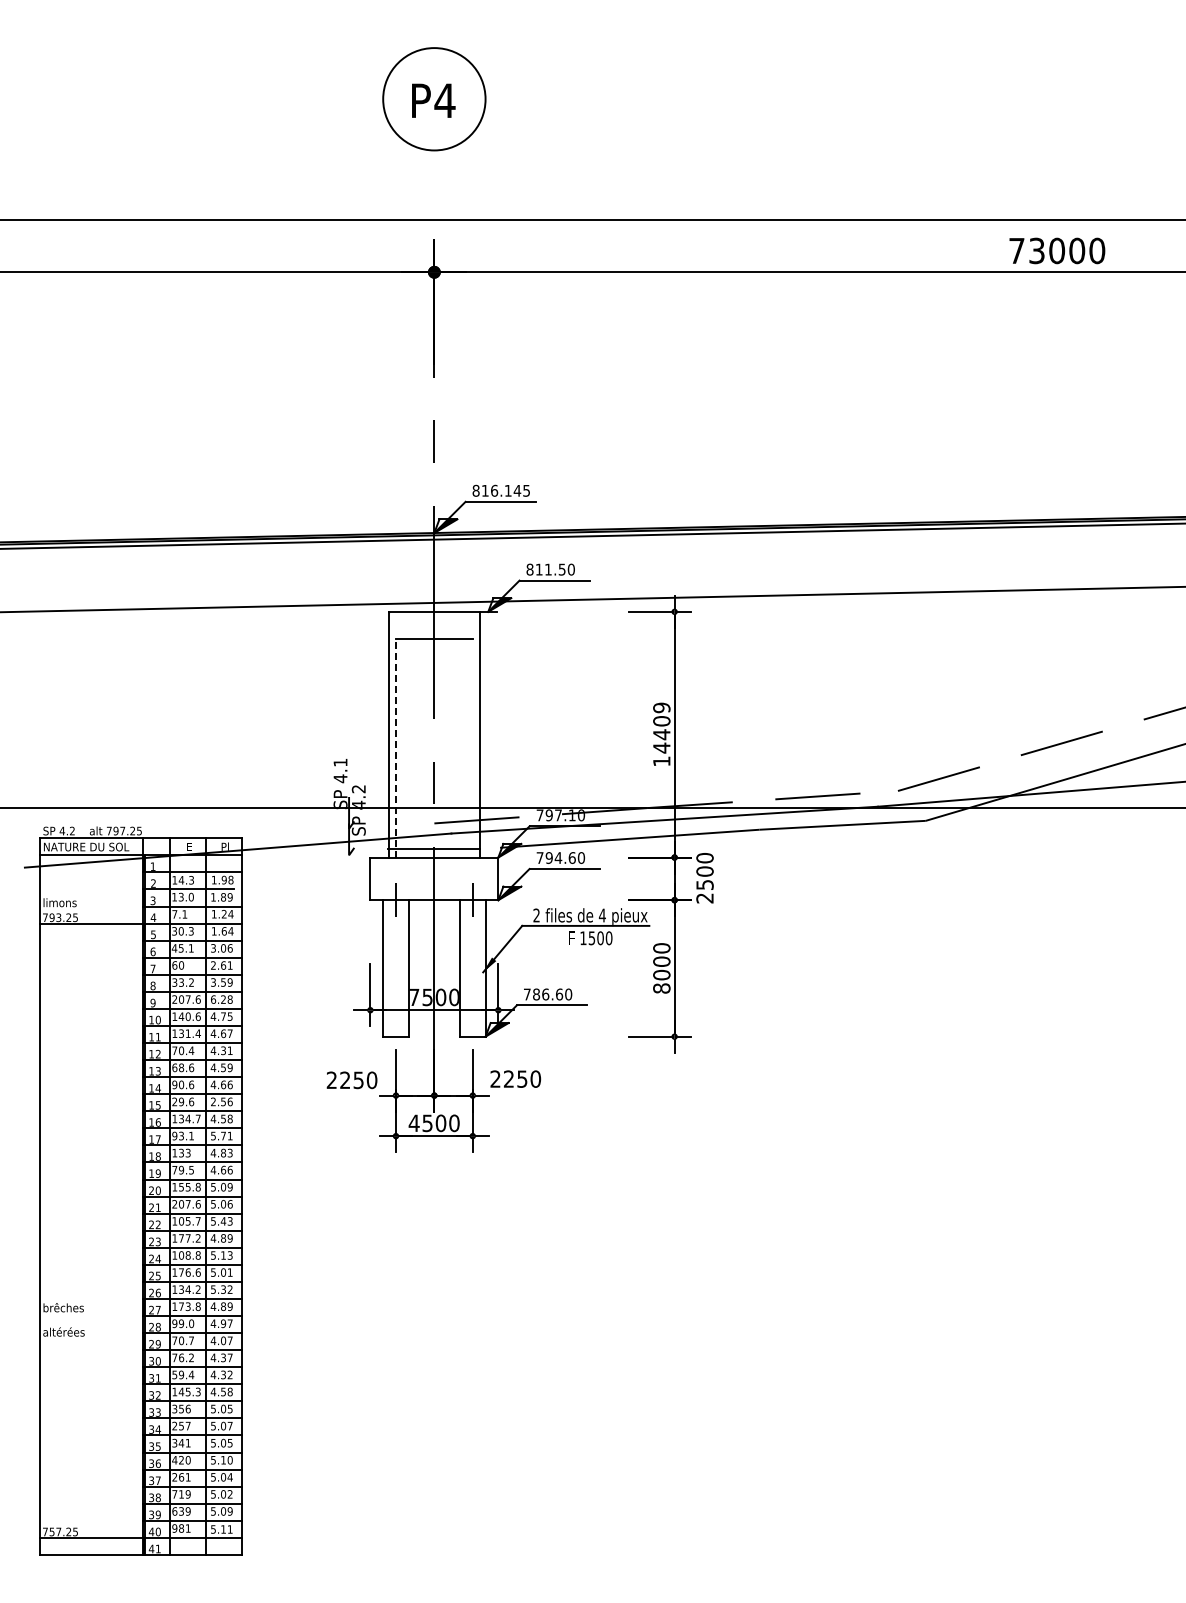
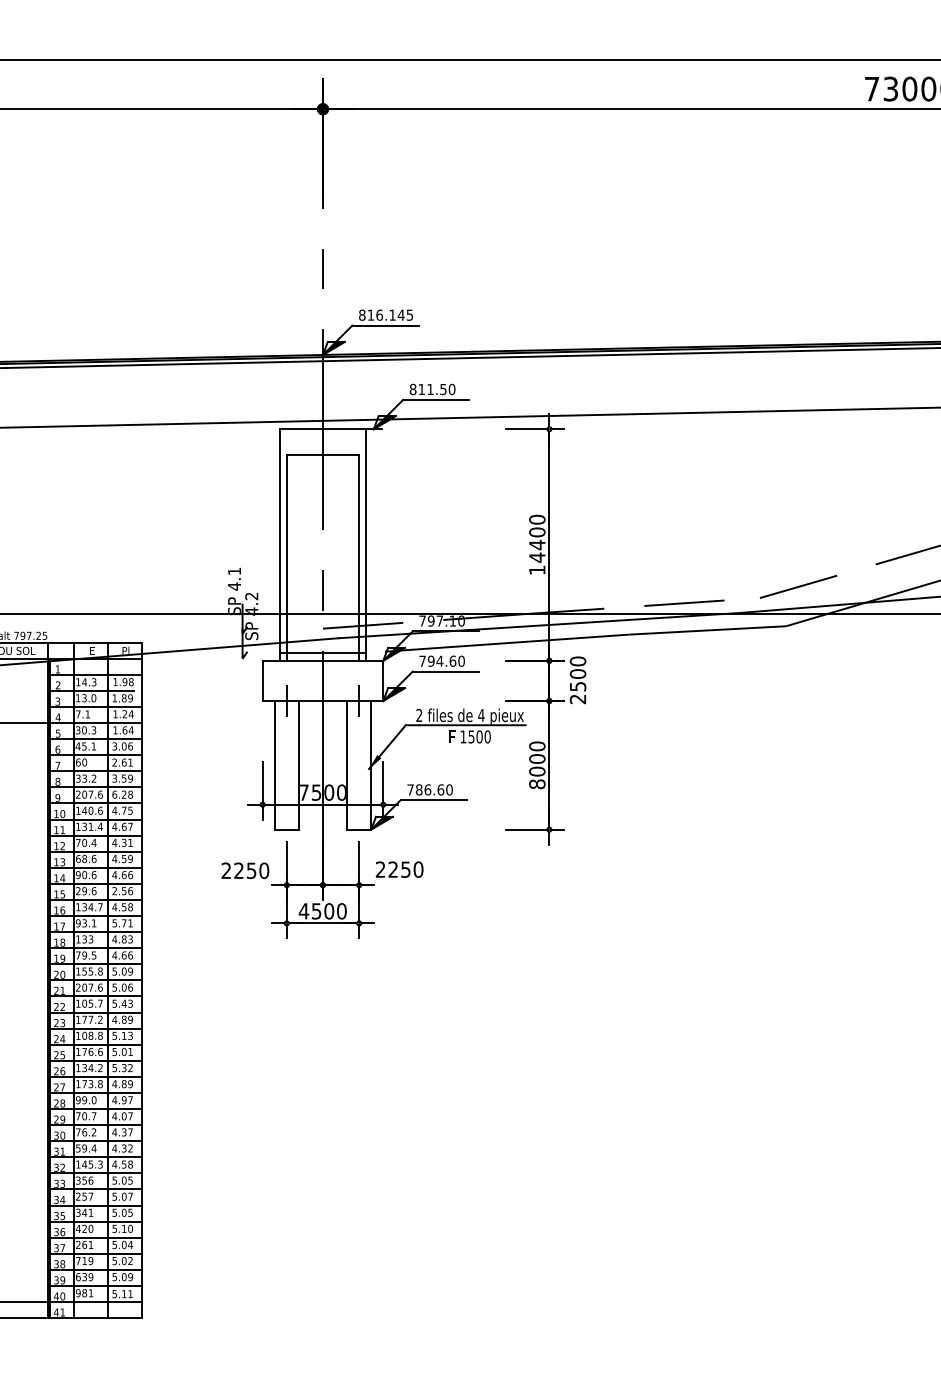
text: (661, 707) -> (537, 519), 14409 -> 14400
line: (395, 747) -> (286, 557), dashed -> solid
line: (472, 748) -> (358, 558), added

